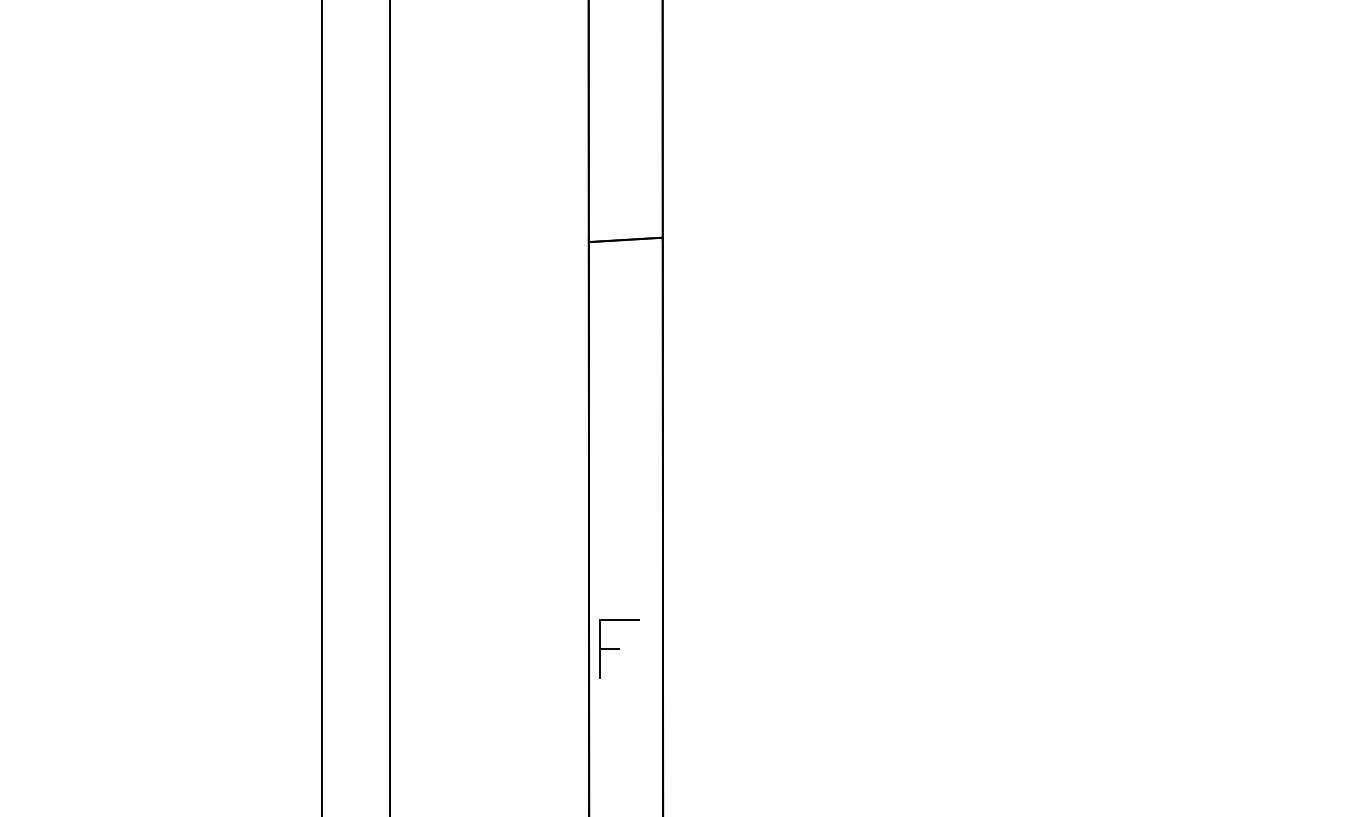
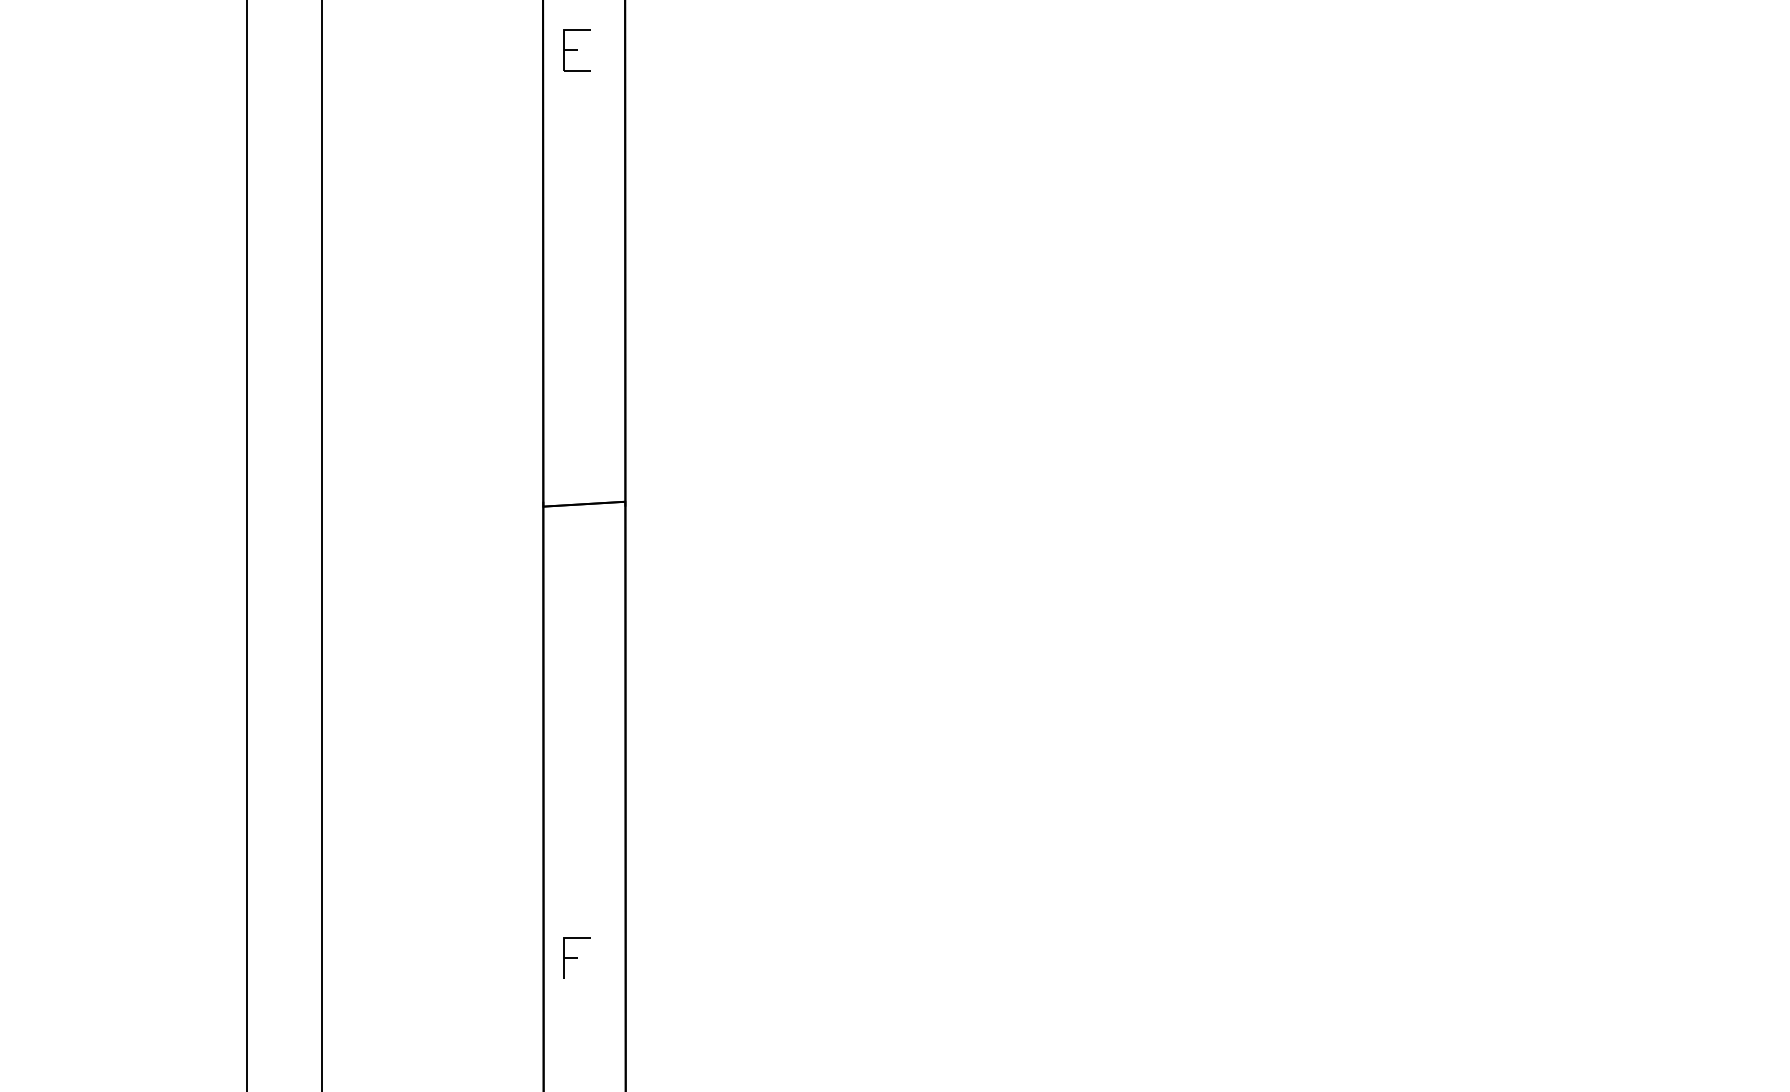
part: (618, 648) -> (576, 957), size x0.62

